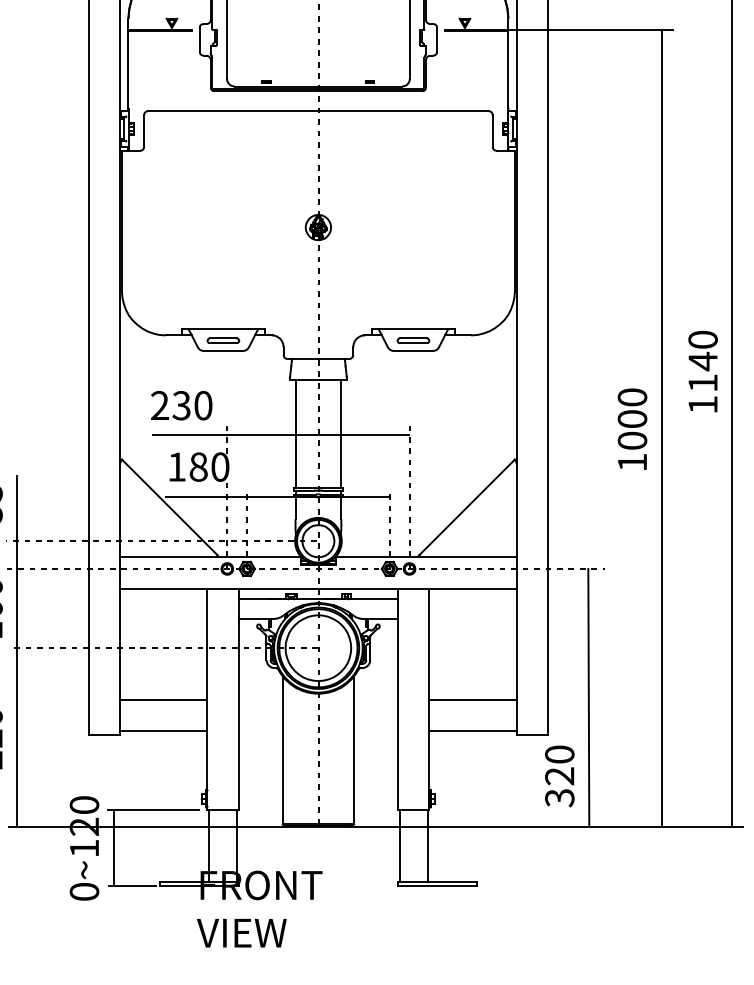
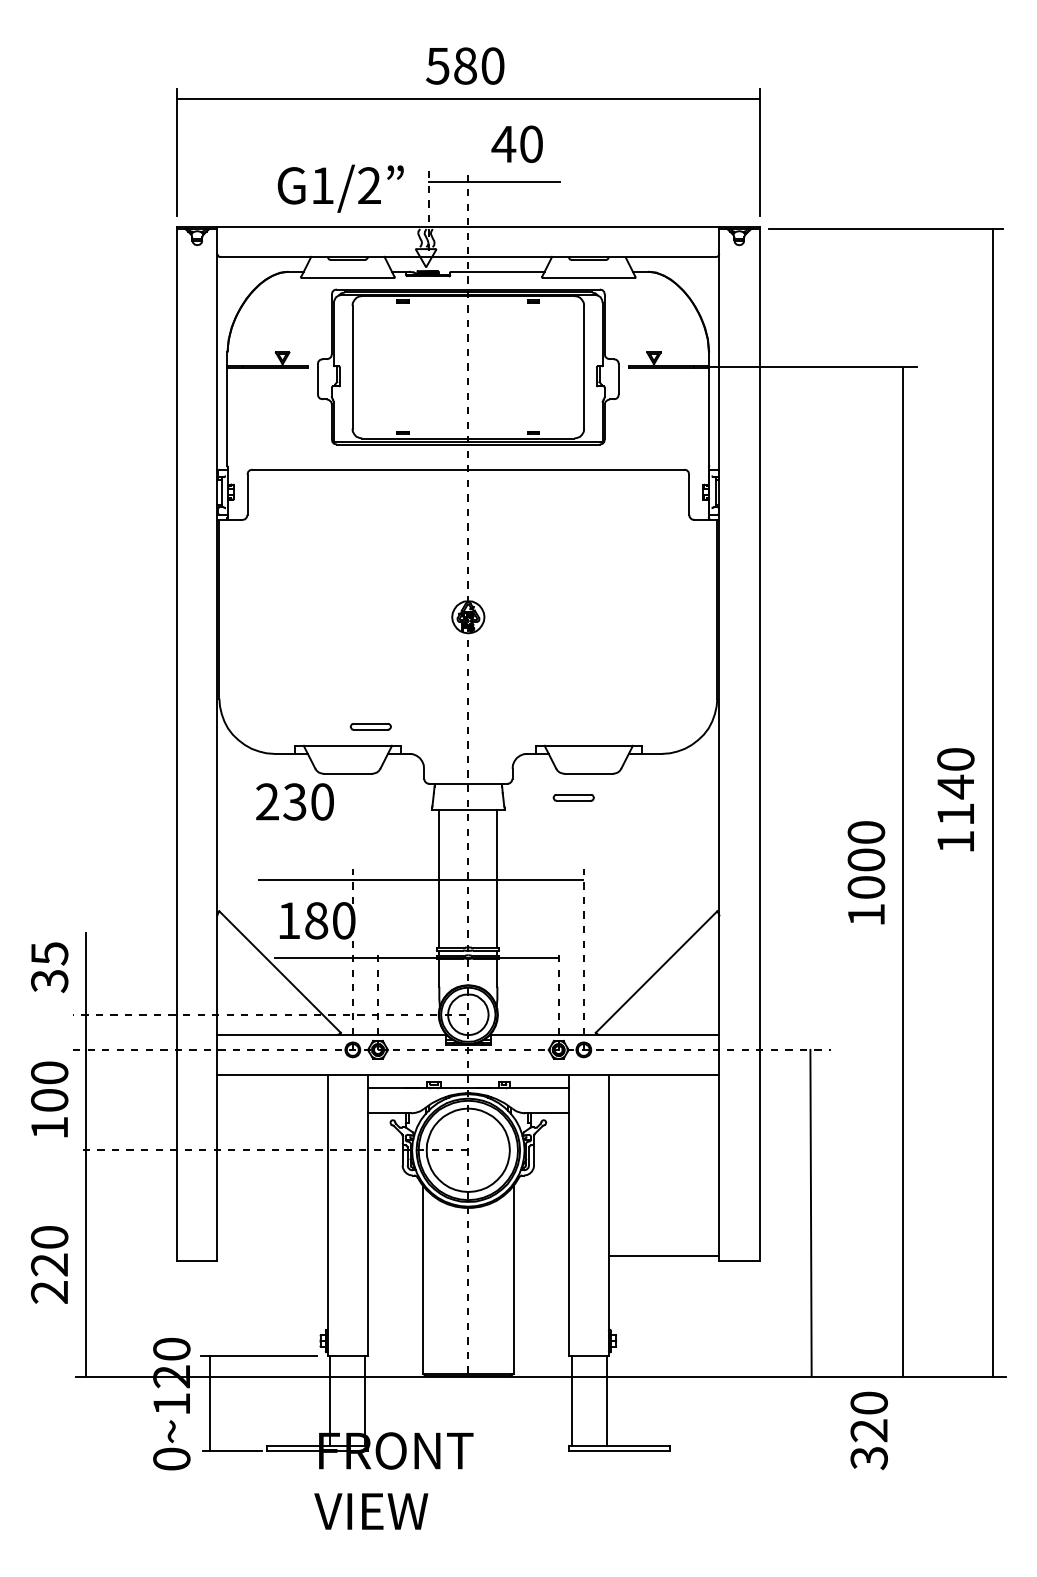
part: (223, 340) -> (370, 726), moved
part: (413, 340) -> (573, 797), moved
text: (181, 405) -> (294, 801), moved
line: (163, 699) -> (272, 1215), removed
line: (472, 699) -> (663, 1215), removed
line: (163, 731) -> (272, 1255), removed
text: (559, 776) -> (868, 1430), moved

